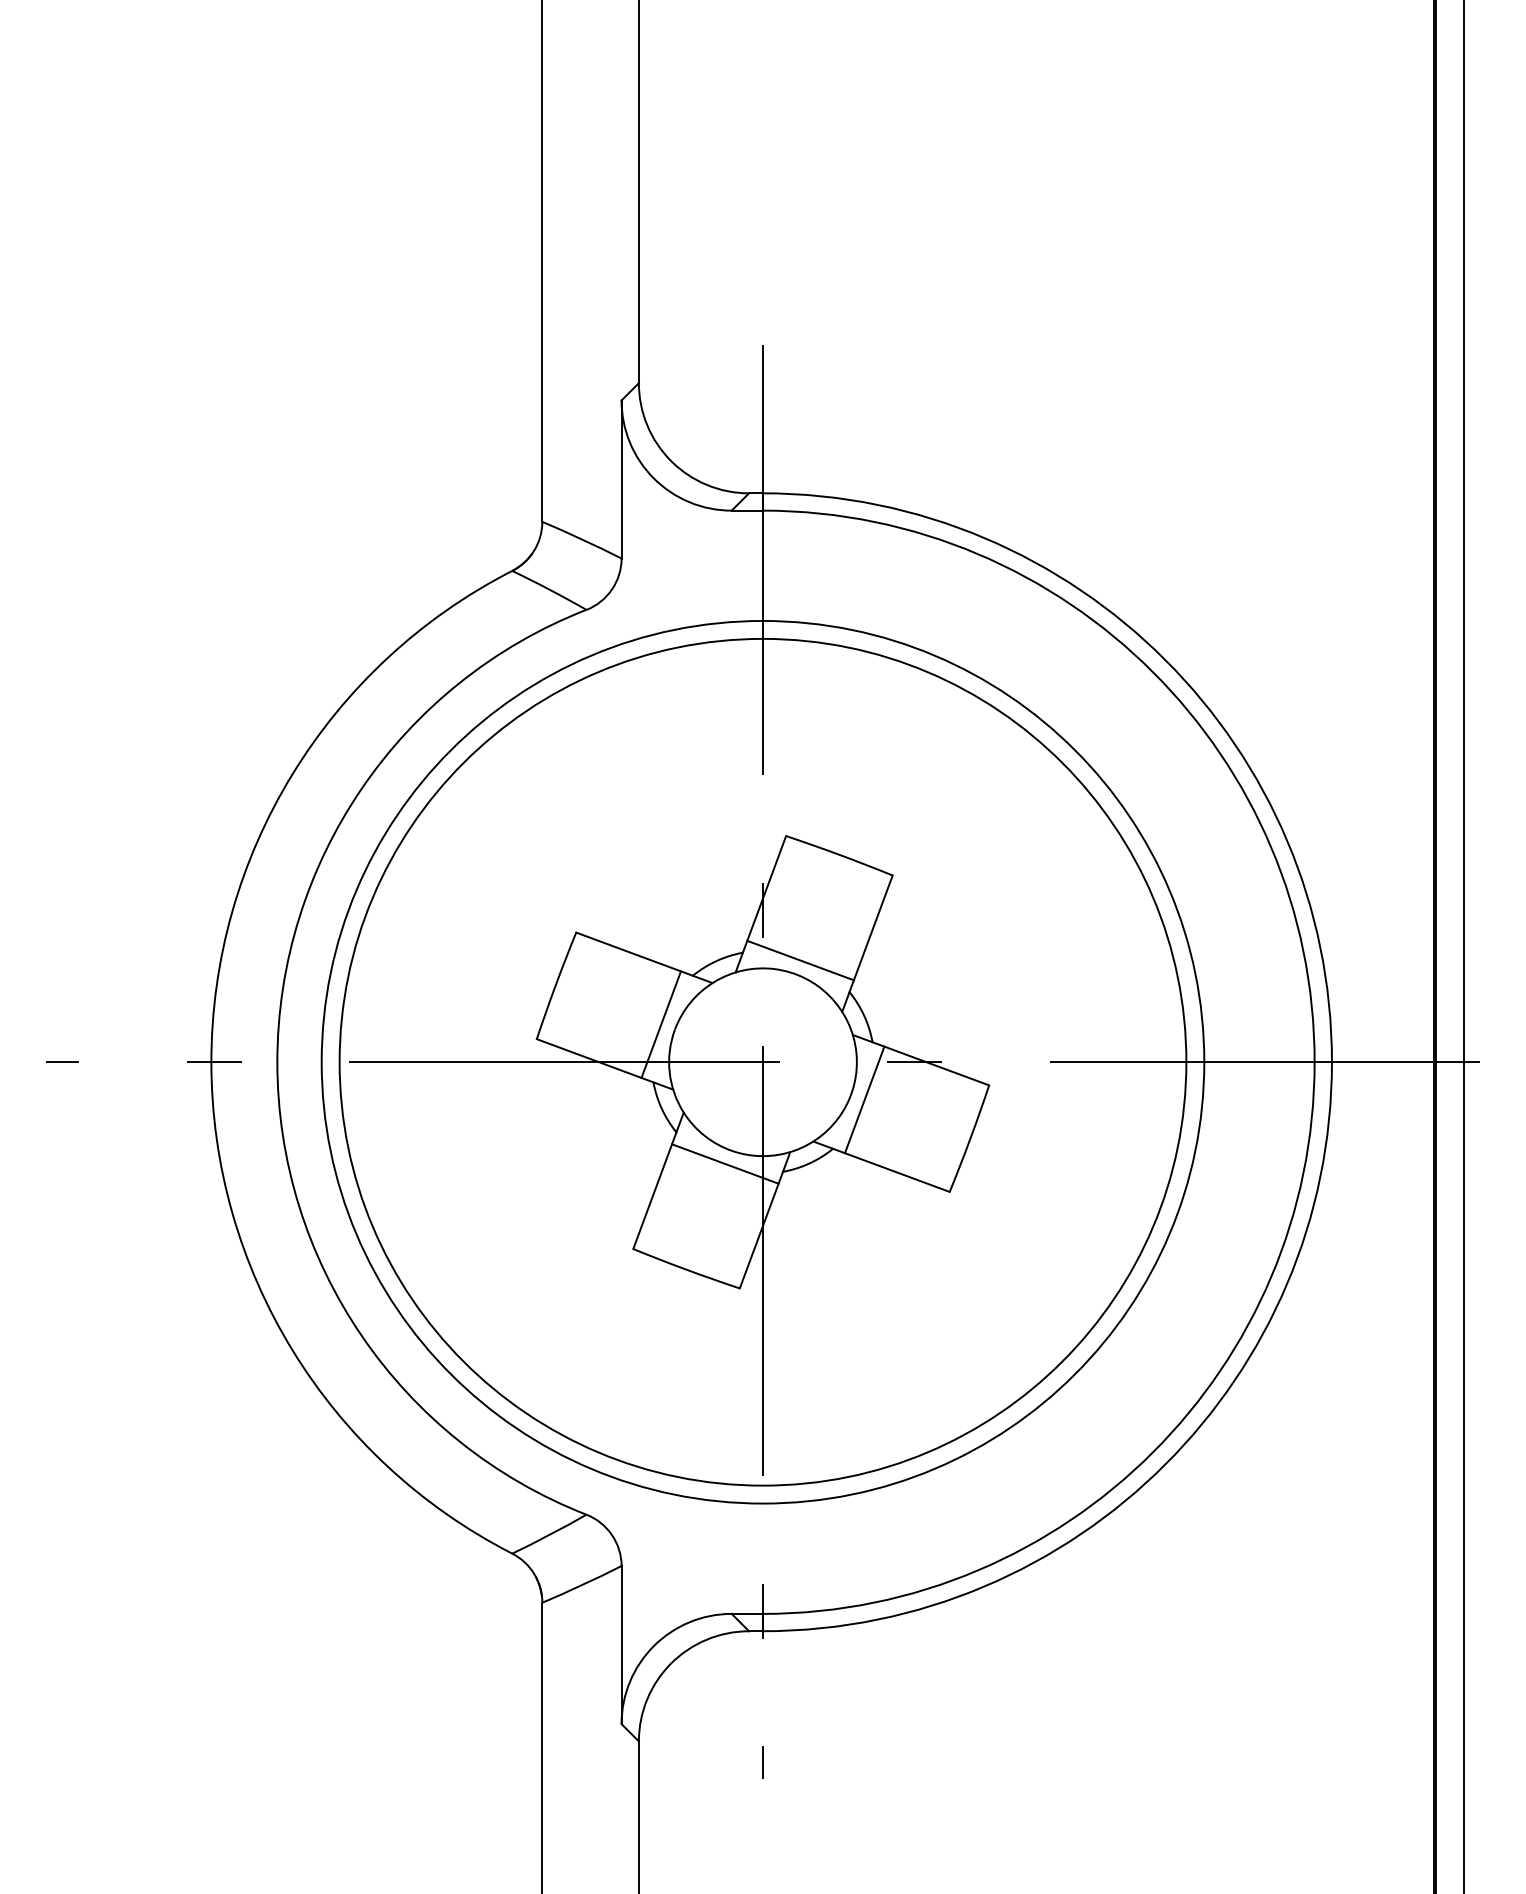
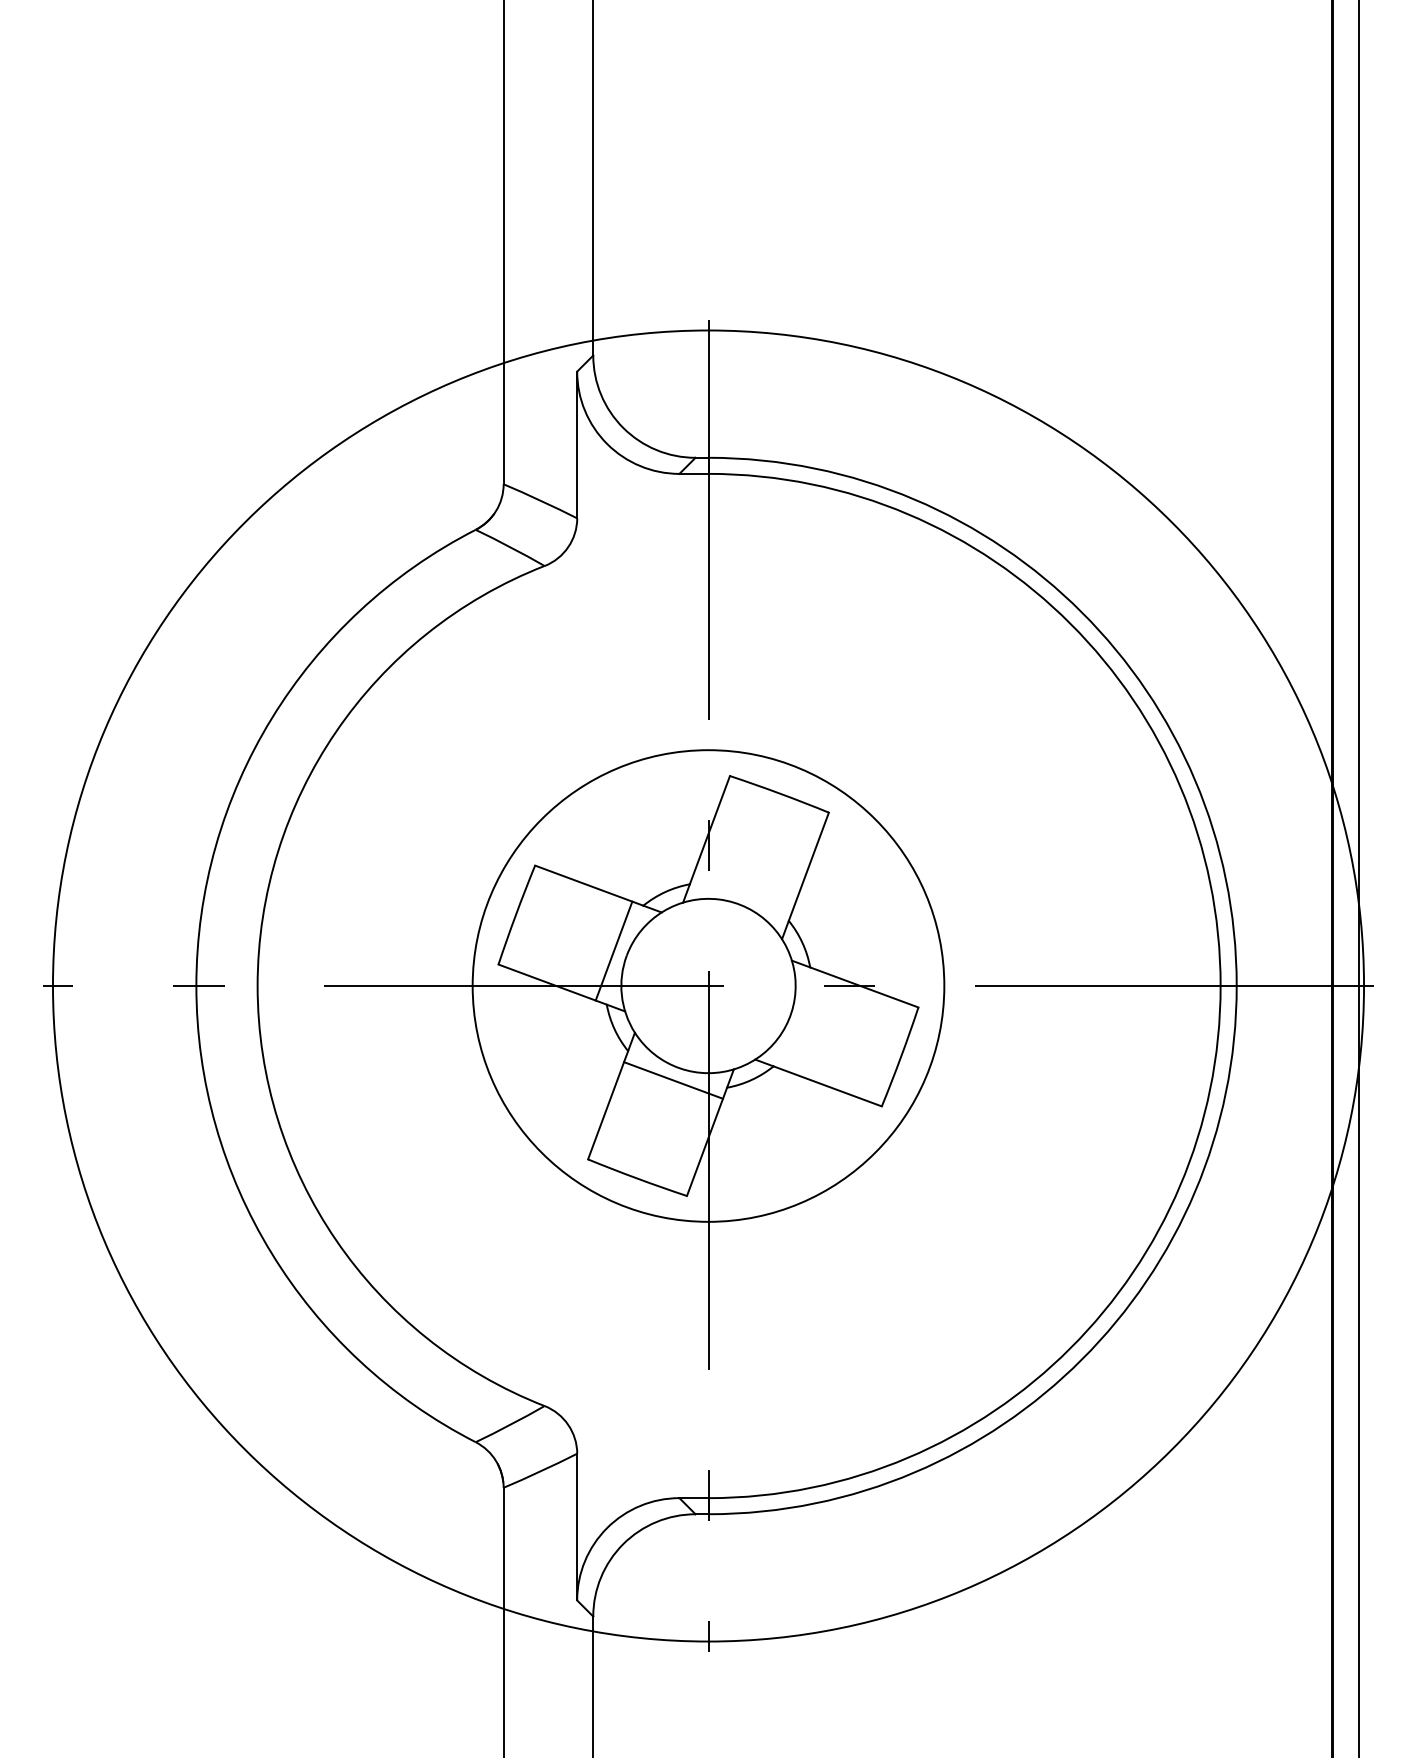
line: (800, 960) -> (743, 891), removed
circle: (762, 1061) -> (708, 985), size x0.6
circle: (762, 1061) -> (708, 985), size x1.6
line: (864, 1099) -> (802, 1020), removed

